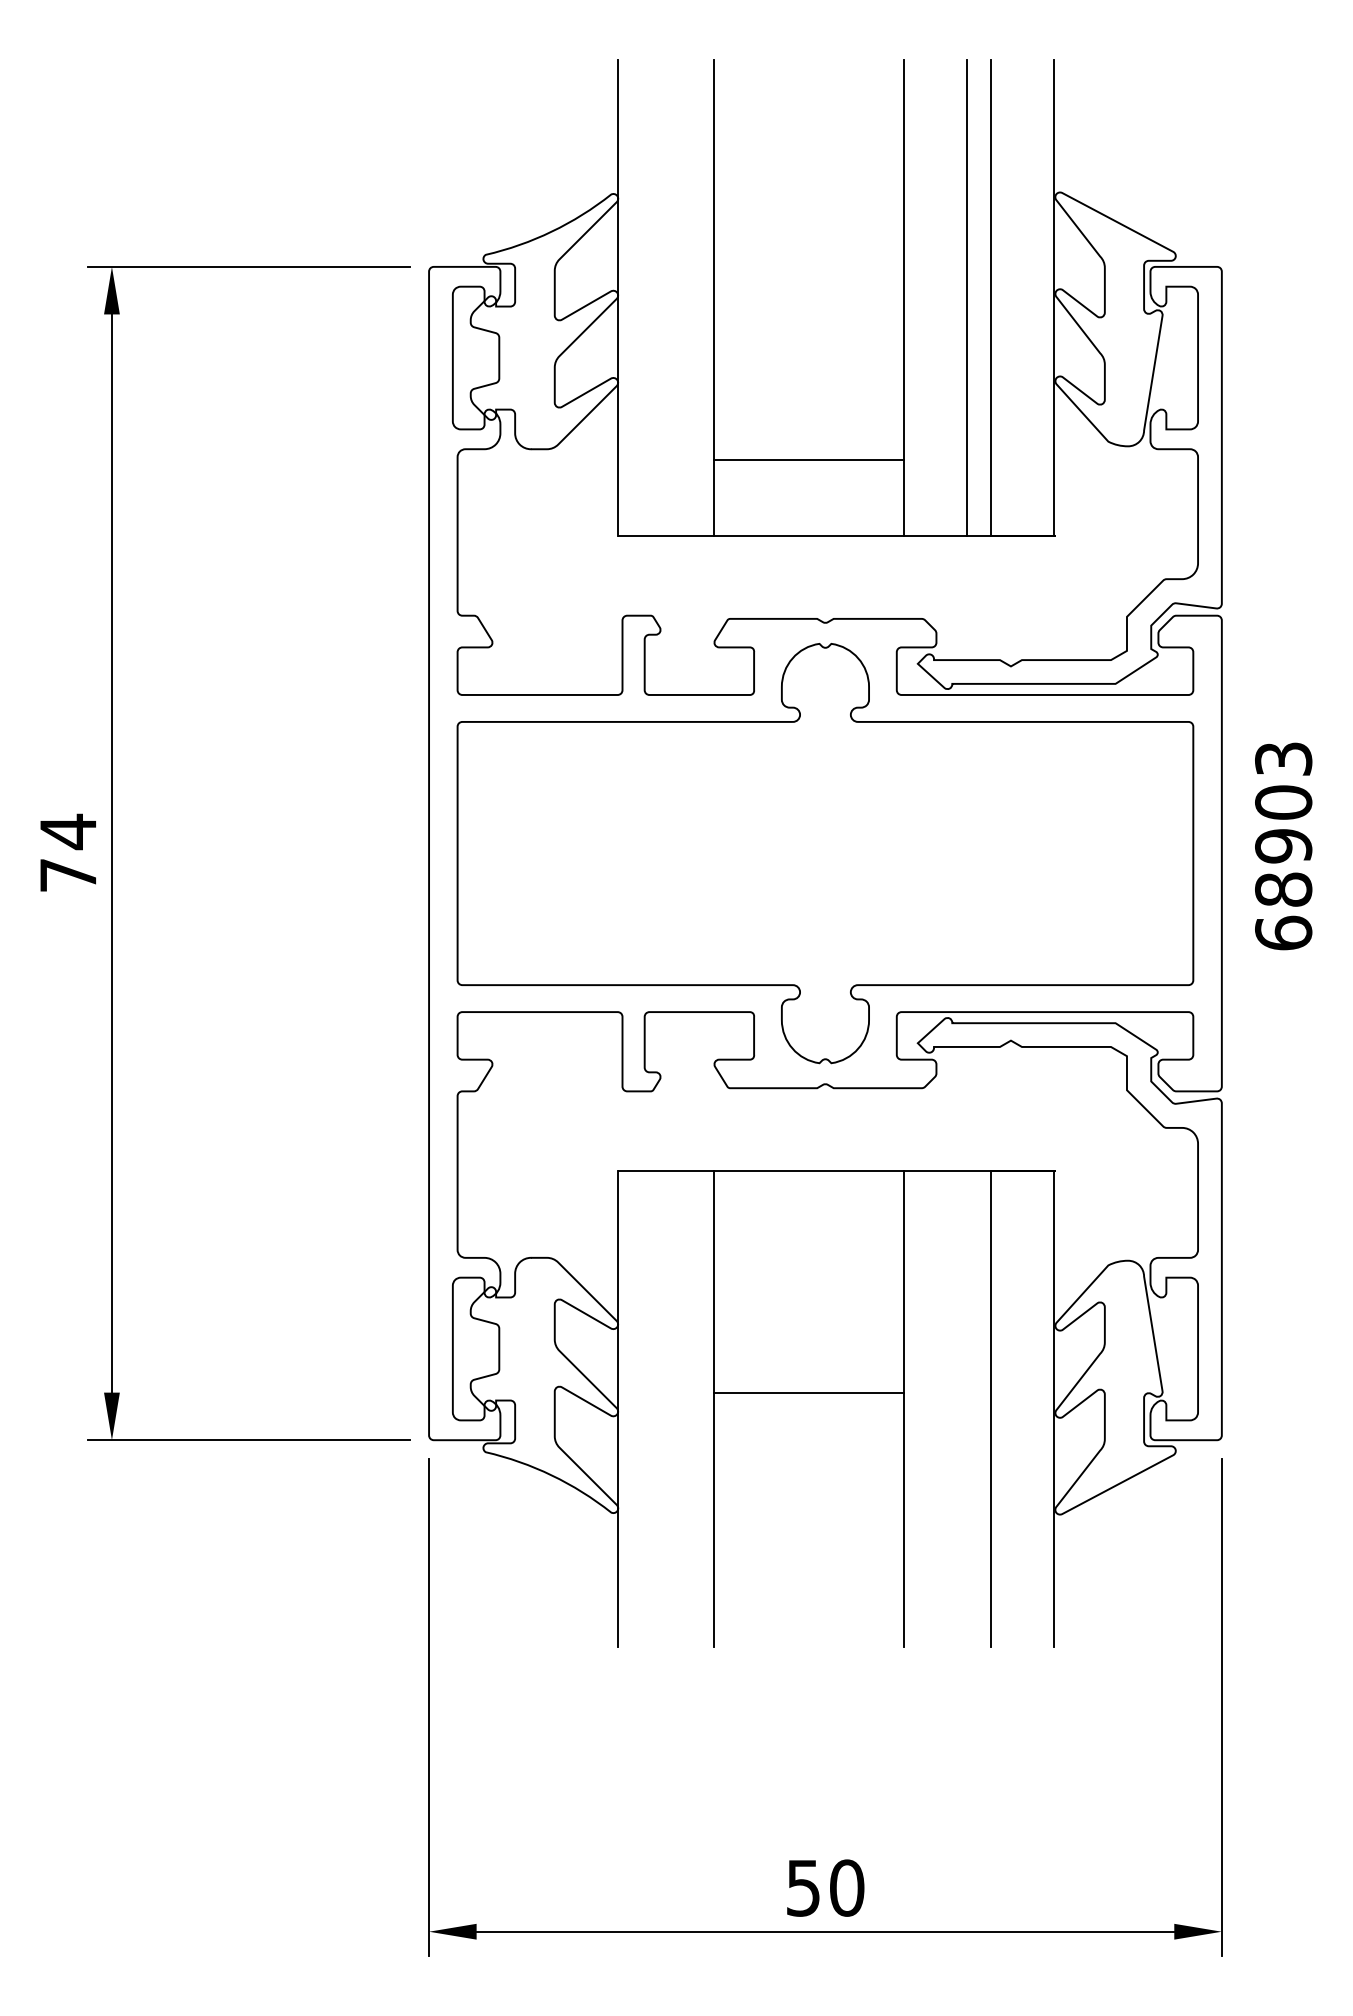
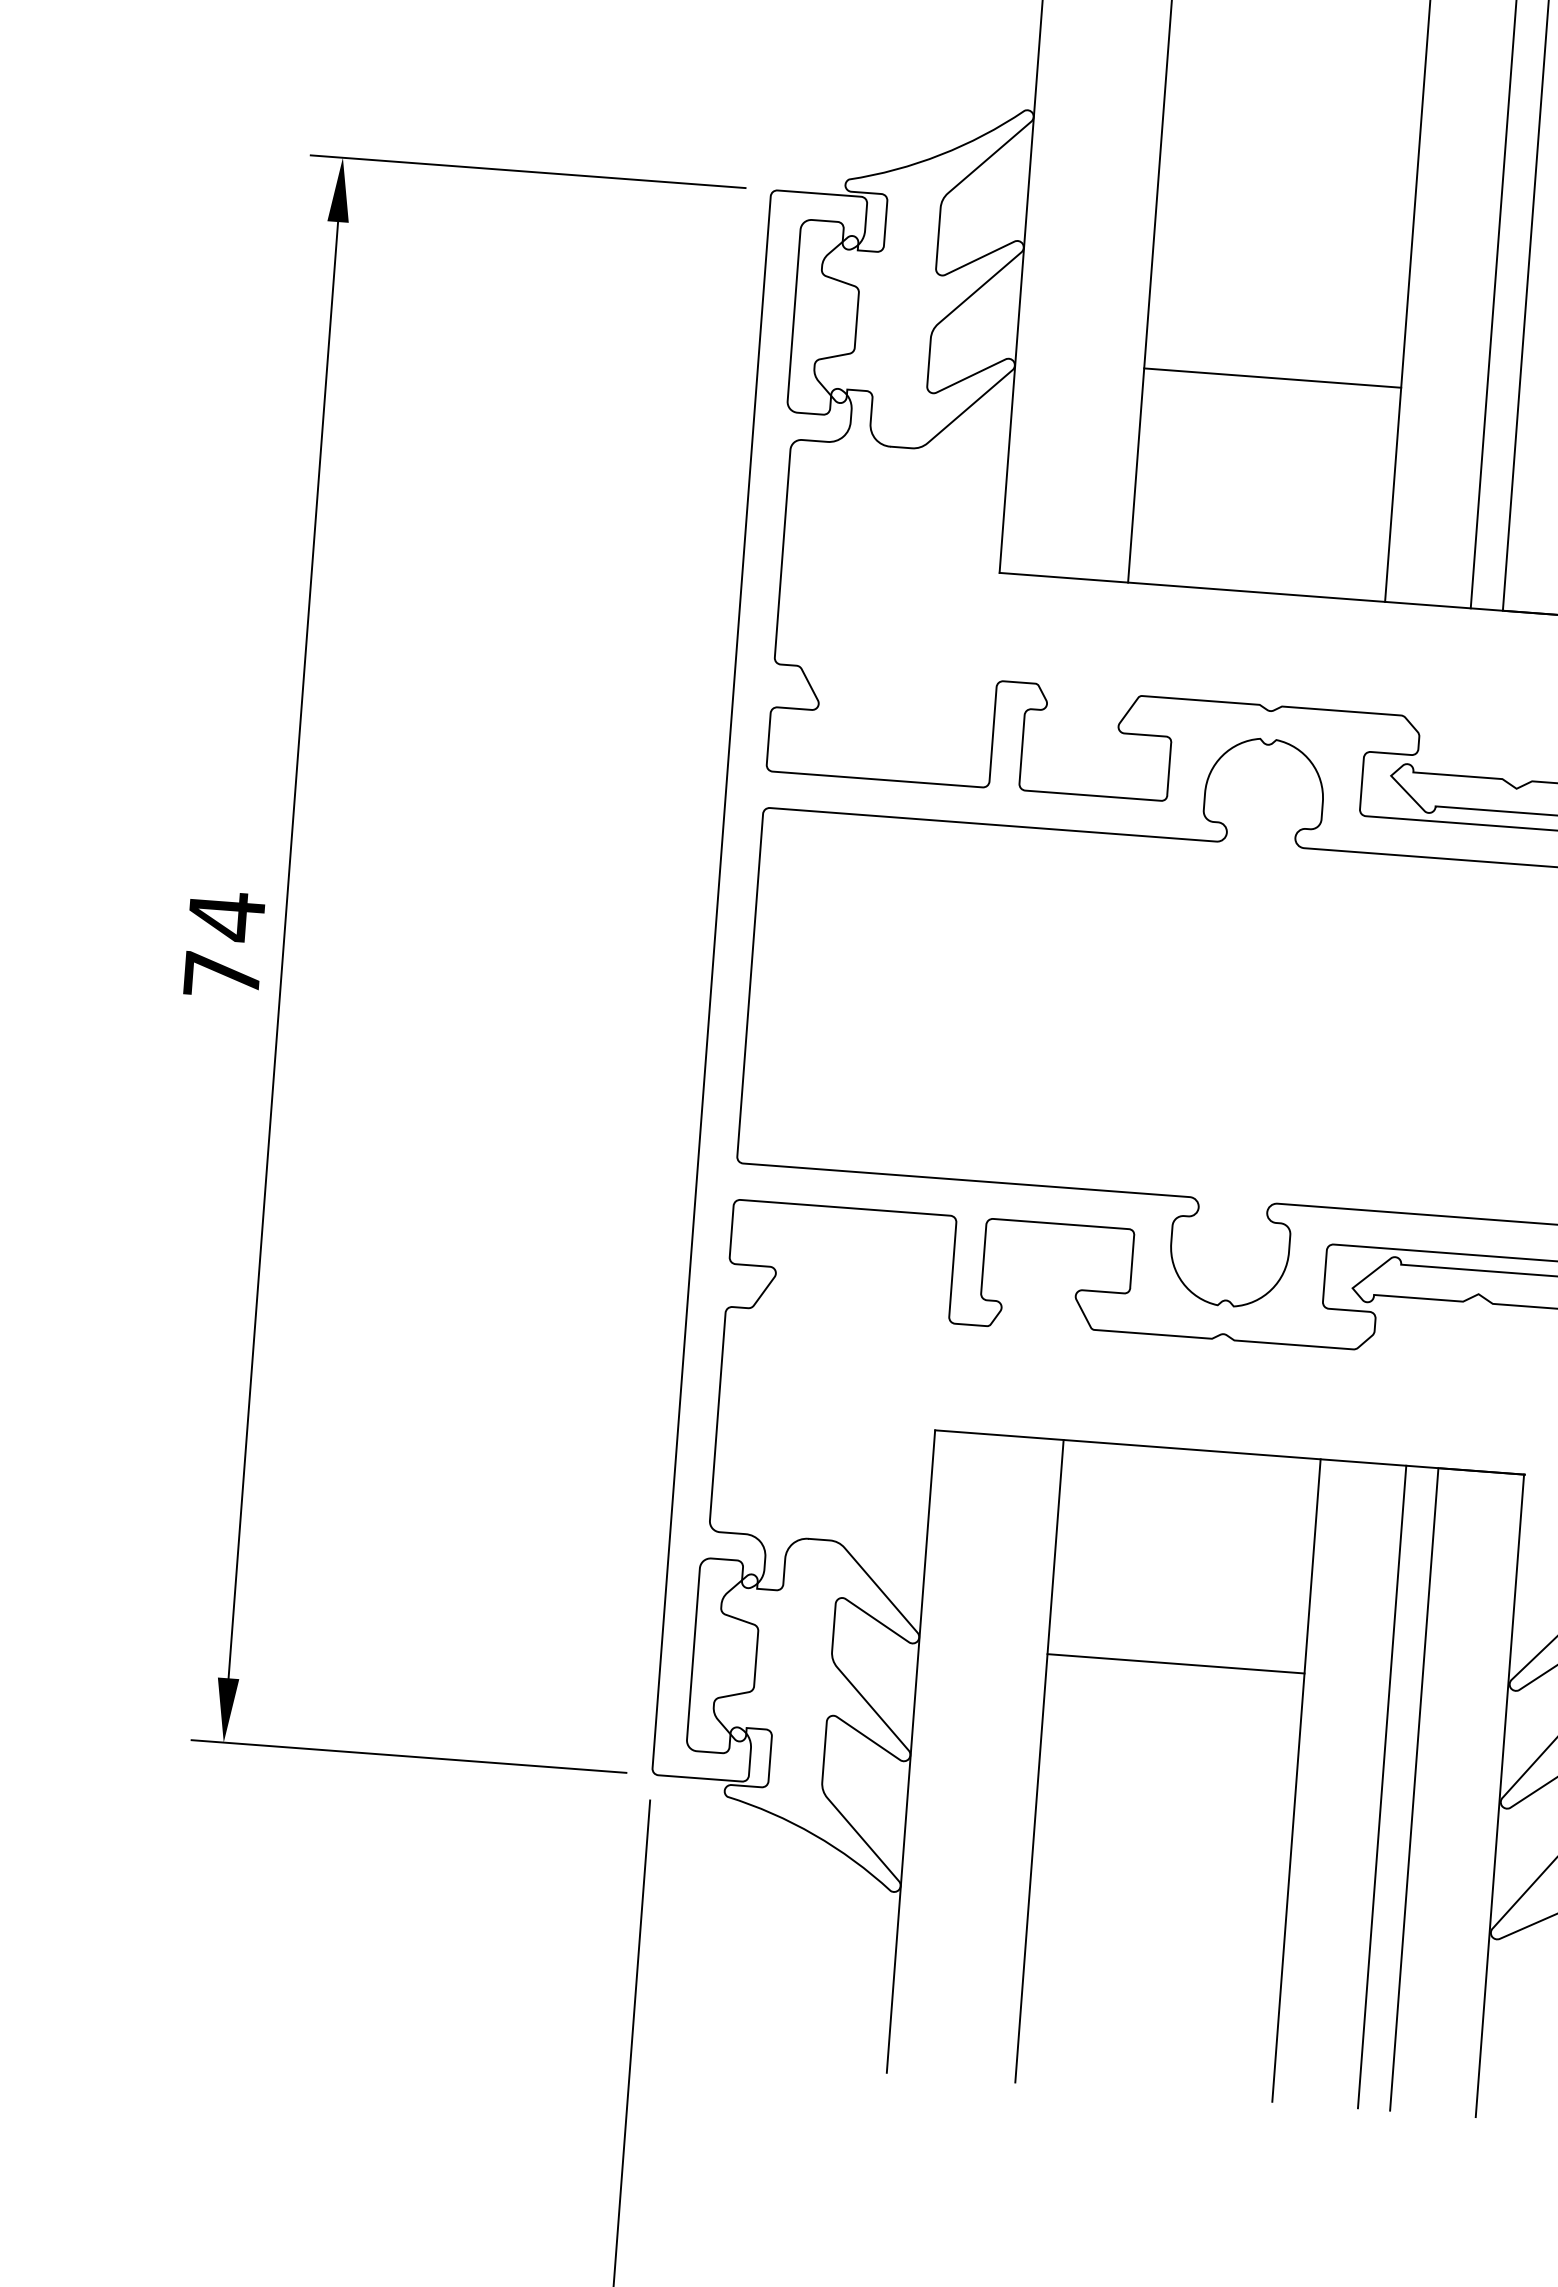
line: (808, 459) -> (1272, 377), moved
line: (808, 1392) -> (1175, 1663), moved
line: (967, 1408) -> (1382, 1786), added

